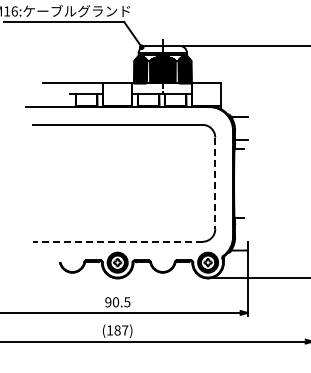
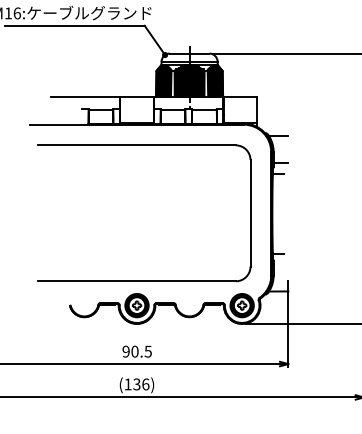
line: (215, 183) -> (250, 213), dashed -> solid
line: (117, 241) -> (136, 280), dashed -> solid
text: (121, 330) -> (141, 384), (187) -> (136)

